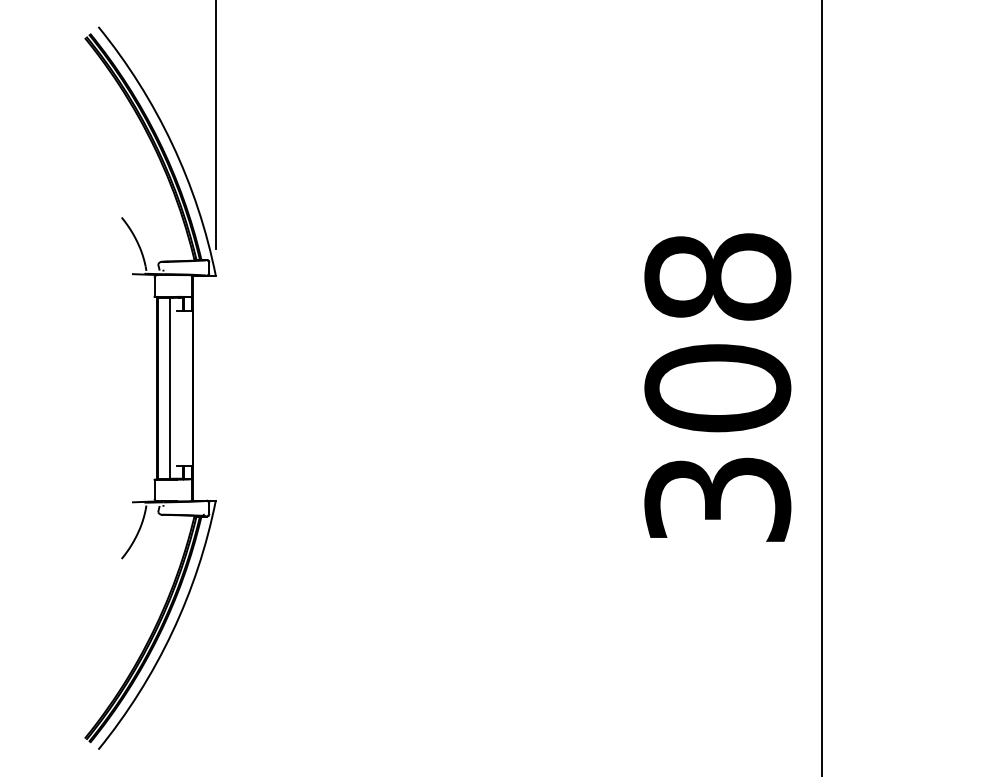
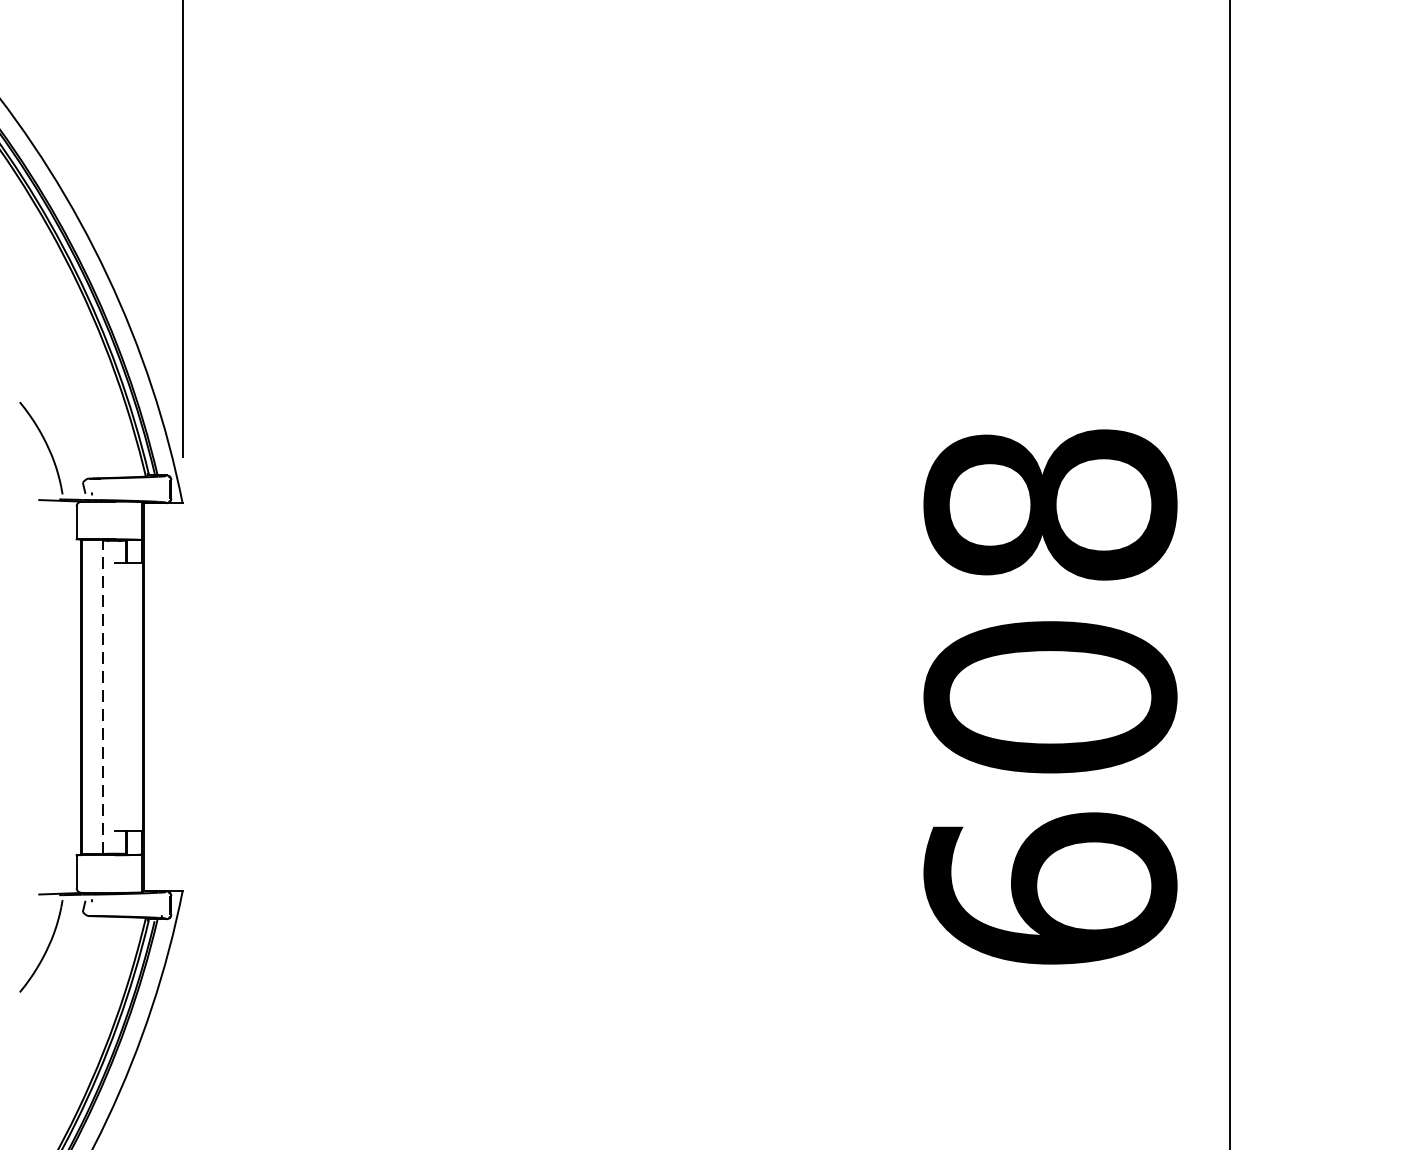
line: (170, 388) -> (104, 697), solid -> dashed
text: (717, 498) -> (1049, 887), 308 -> 608

